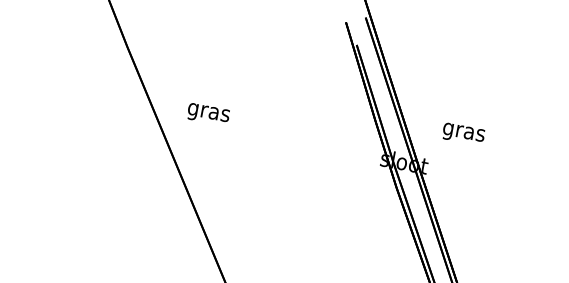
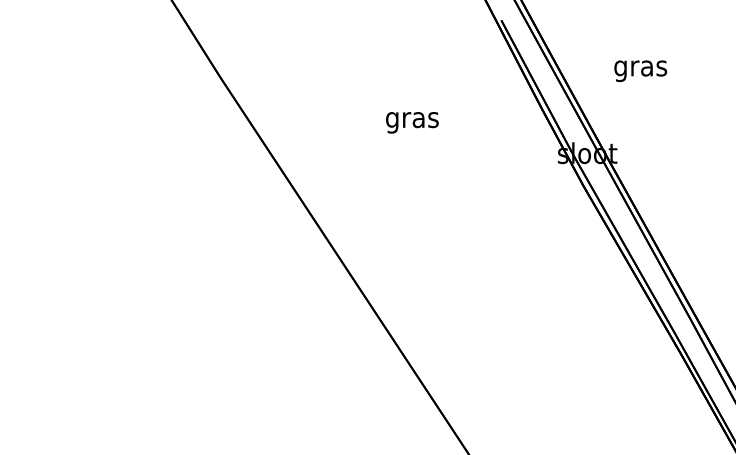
text: (208, 114) -> (412, 122), moved
text: (463, 134) -> (640, 71), moved

